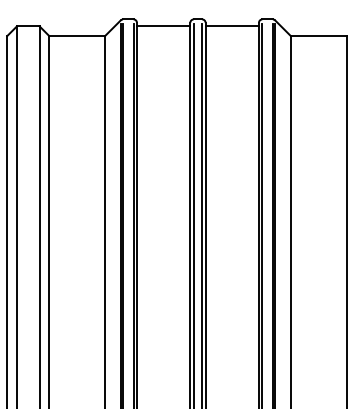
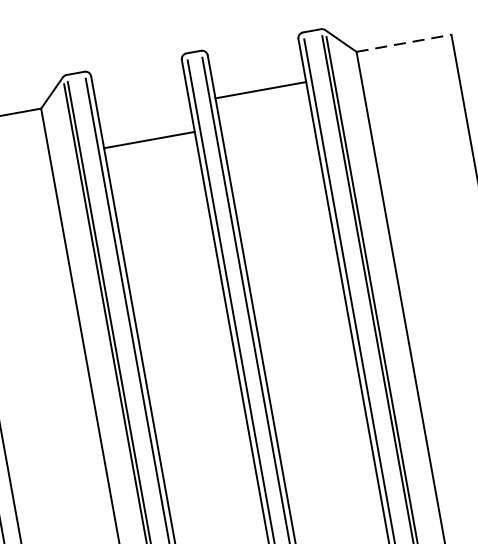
line: (163, 26) -> (149, 140), moved
line: (231, 26) -> (259, 91), moved
line: (318, 36) -> (403, 44), solid -> dashed

